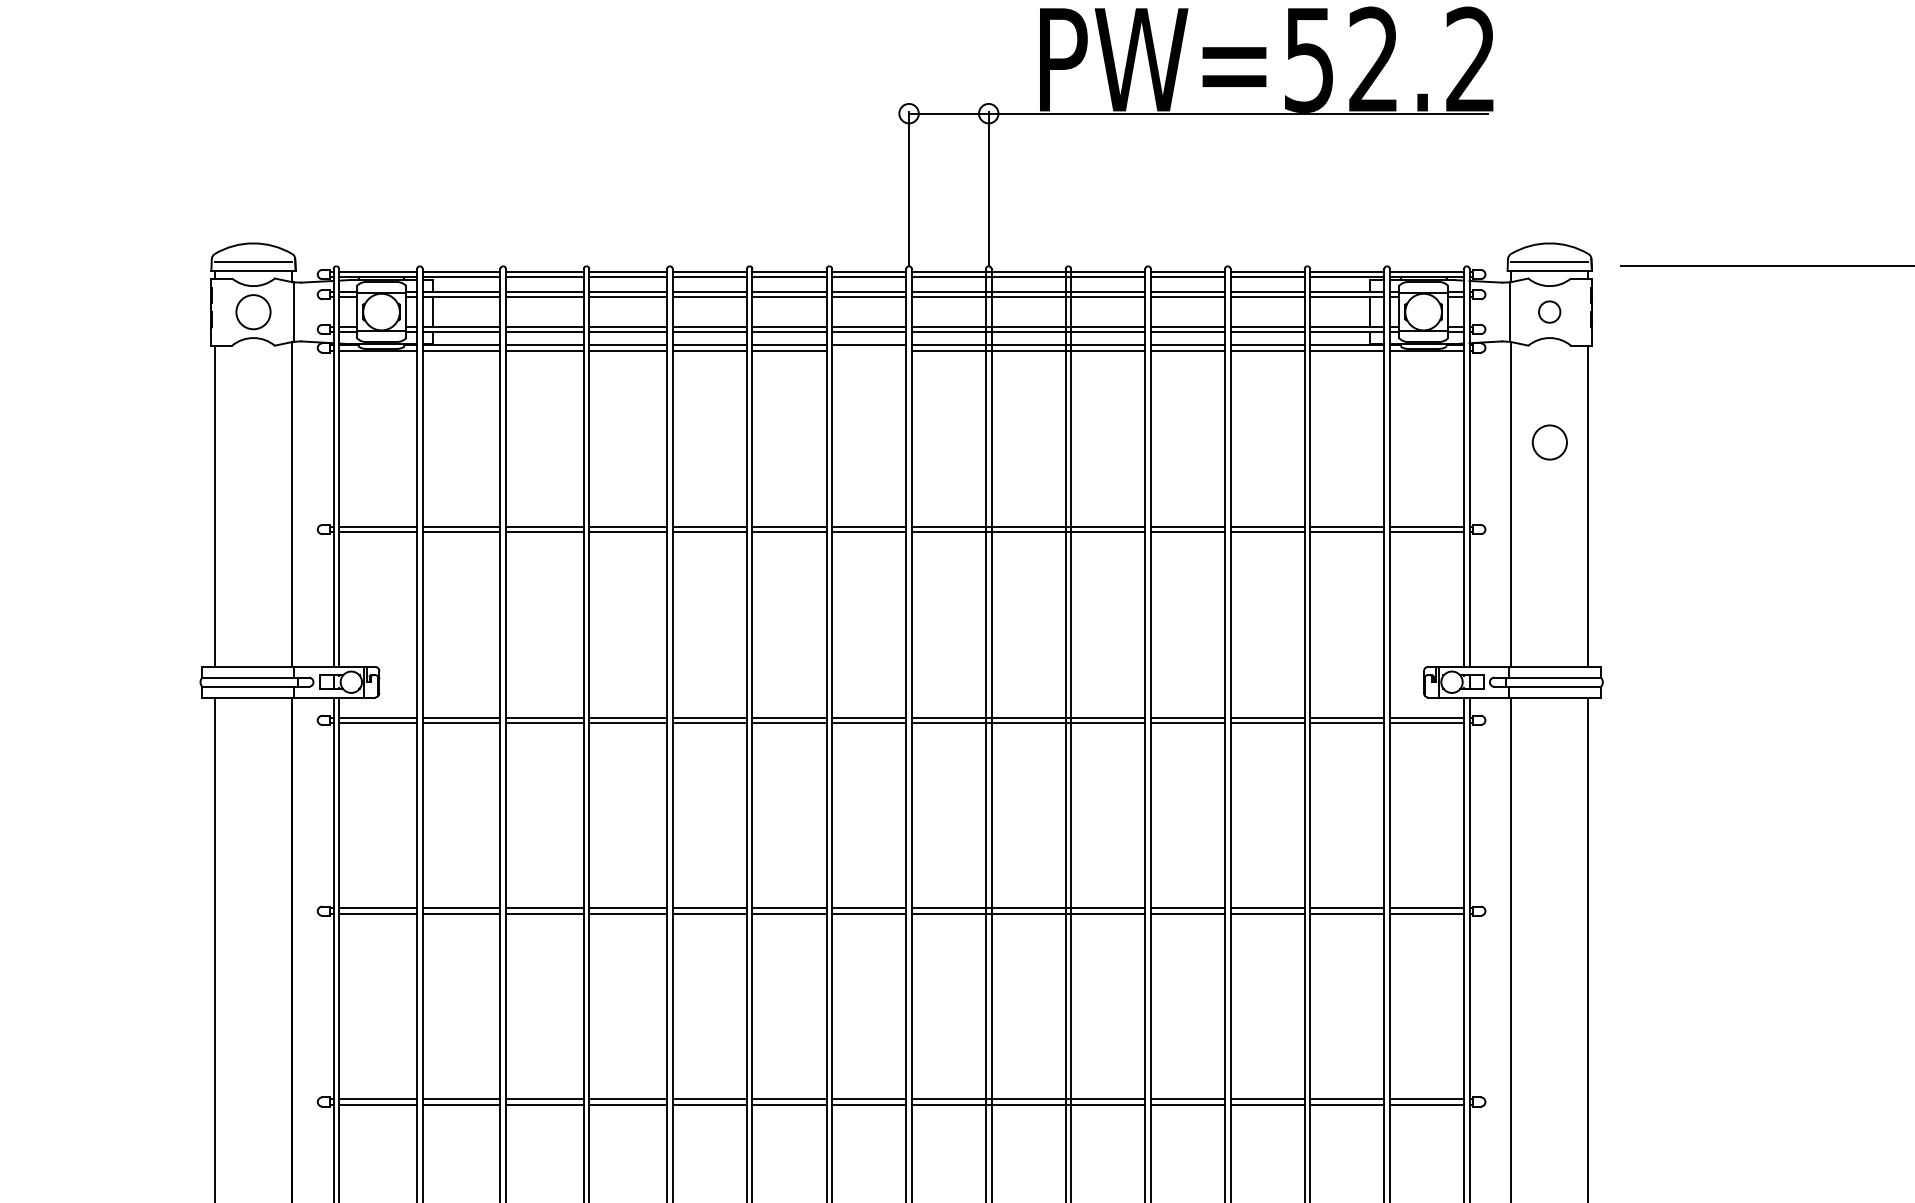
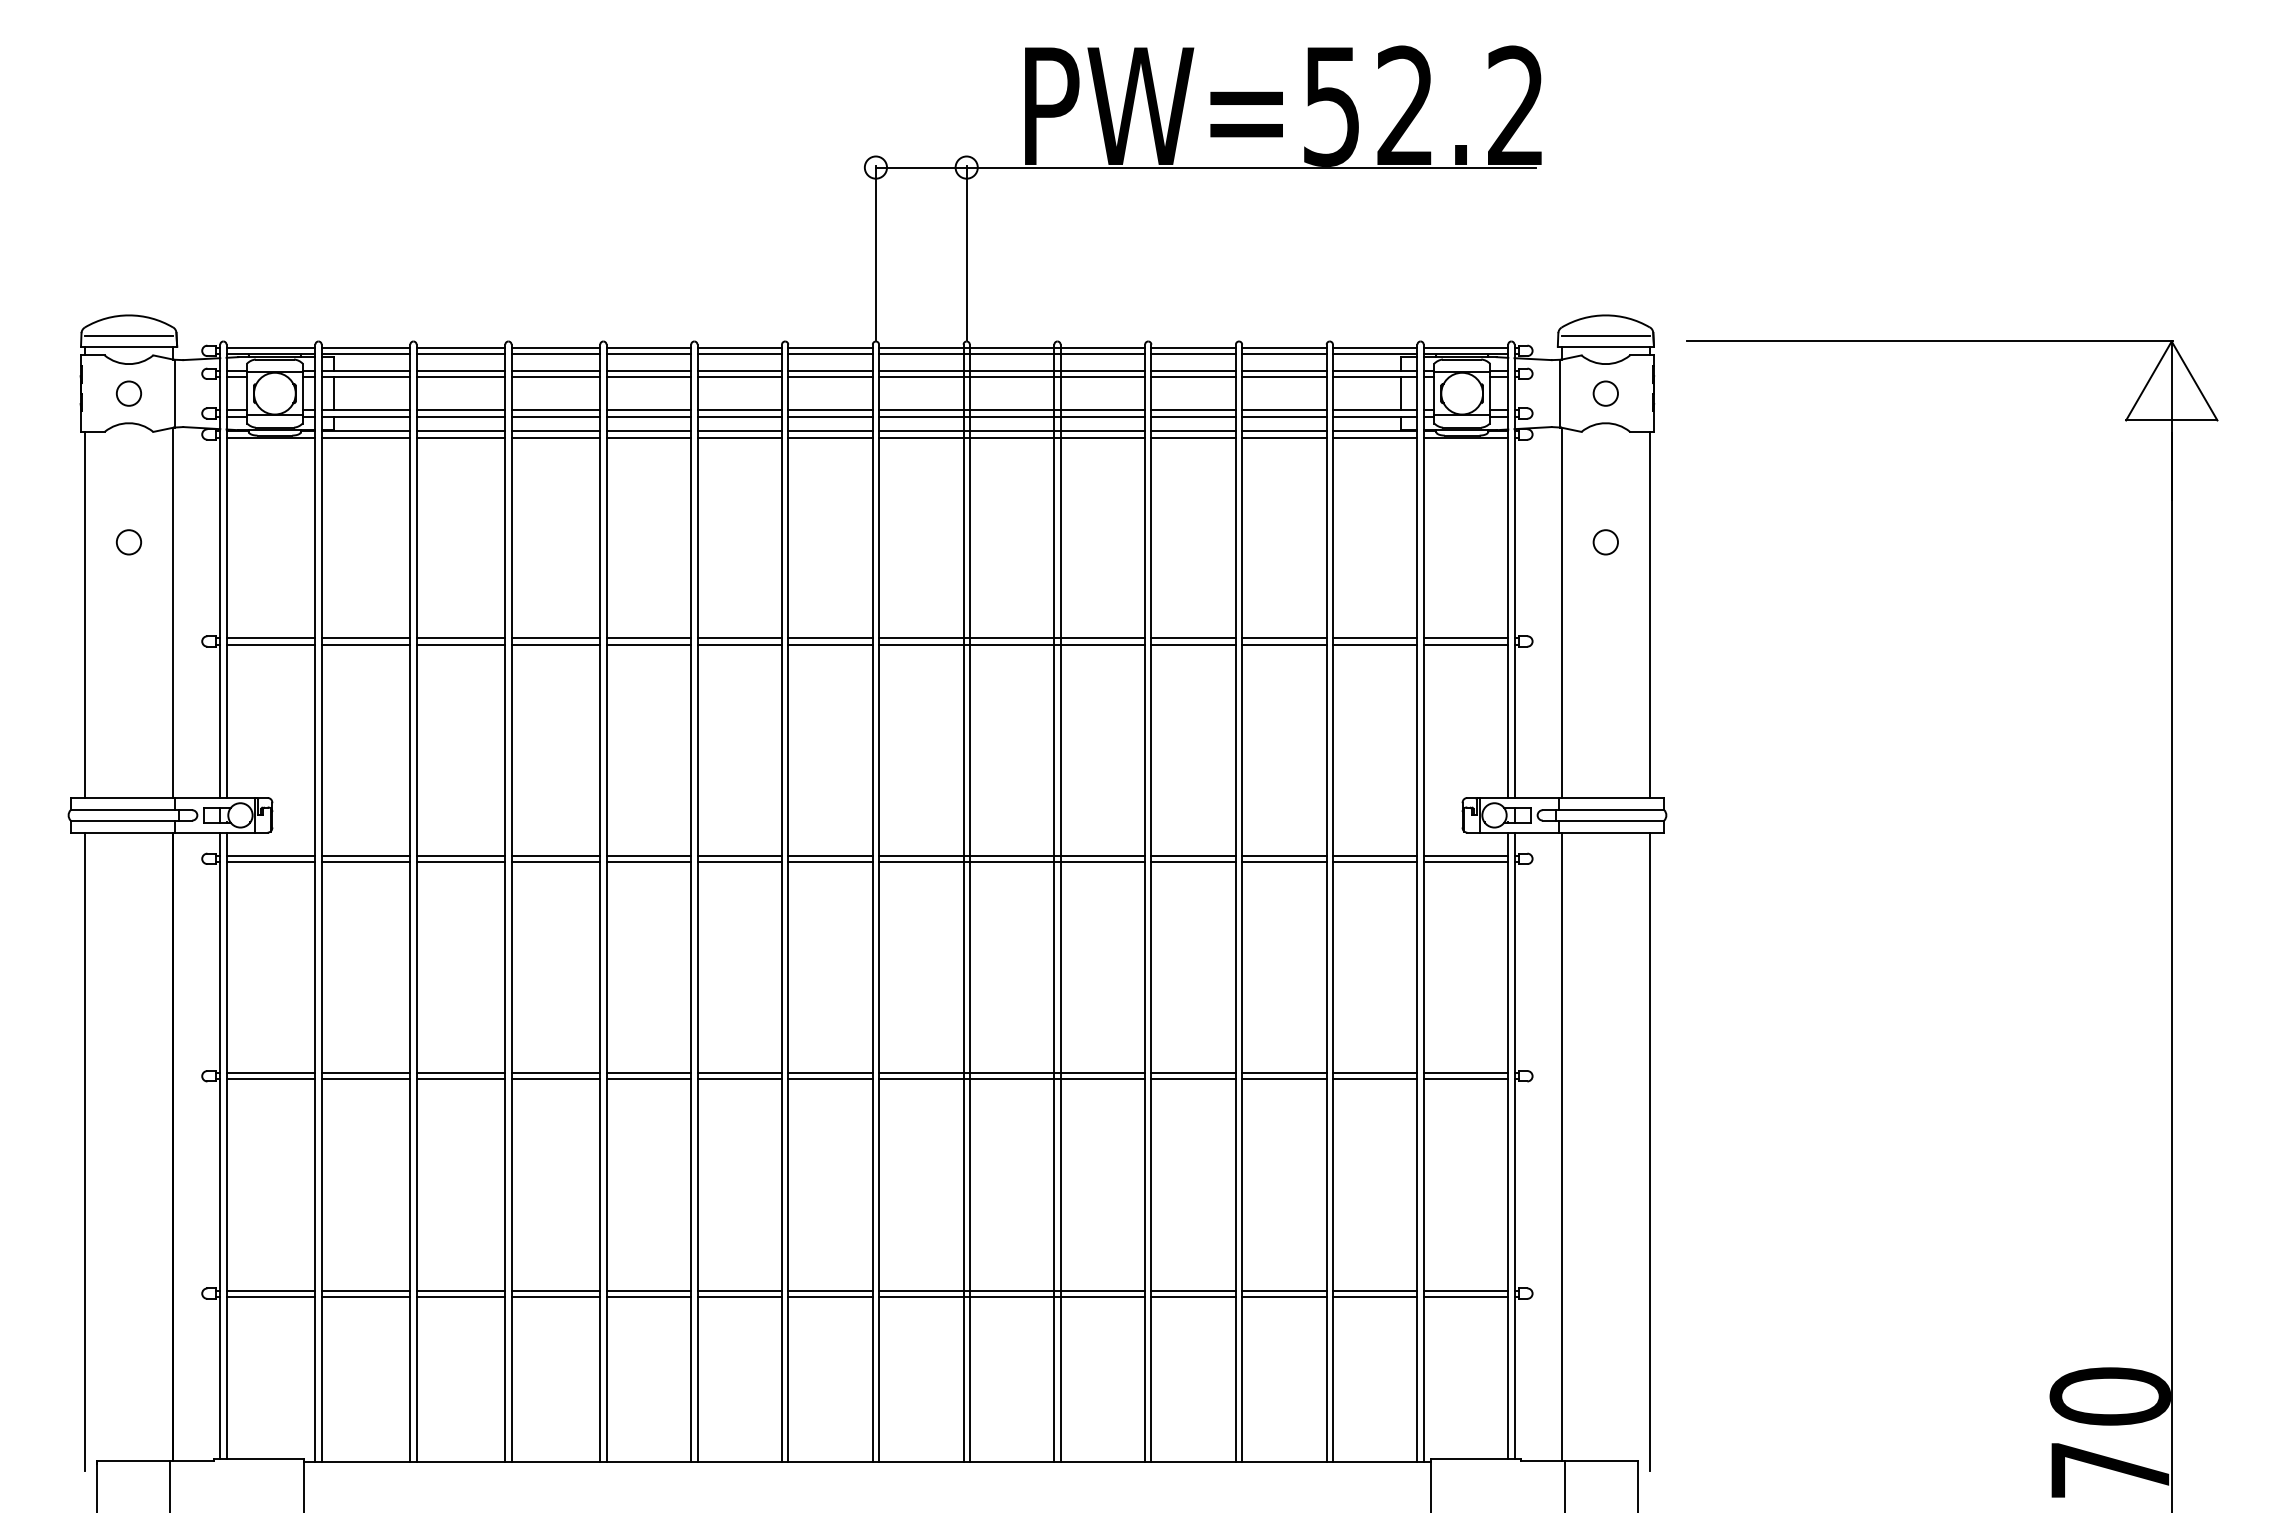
circle: (253, 311) -> (128, 393), size x0.62
line: (869, 350) -> (830, 437), added
circle: (253, 442) -> (128, 542), added
circle: (1549, 442) -> (1605, 542), size x0.62

